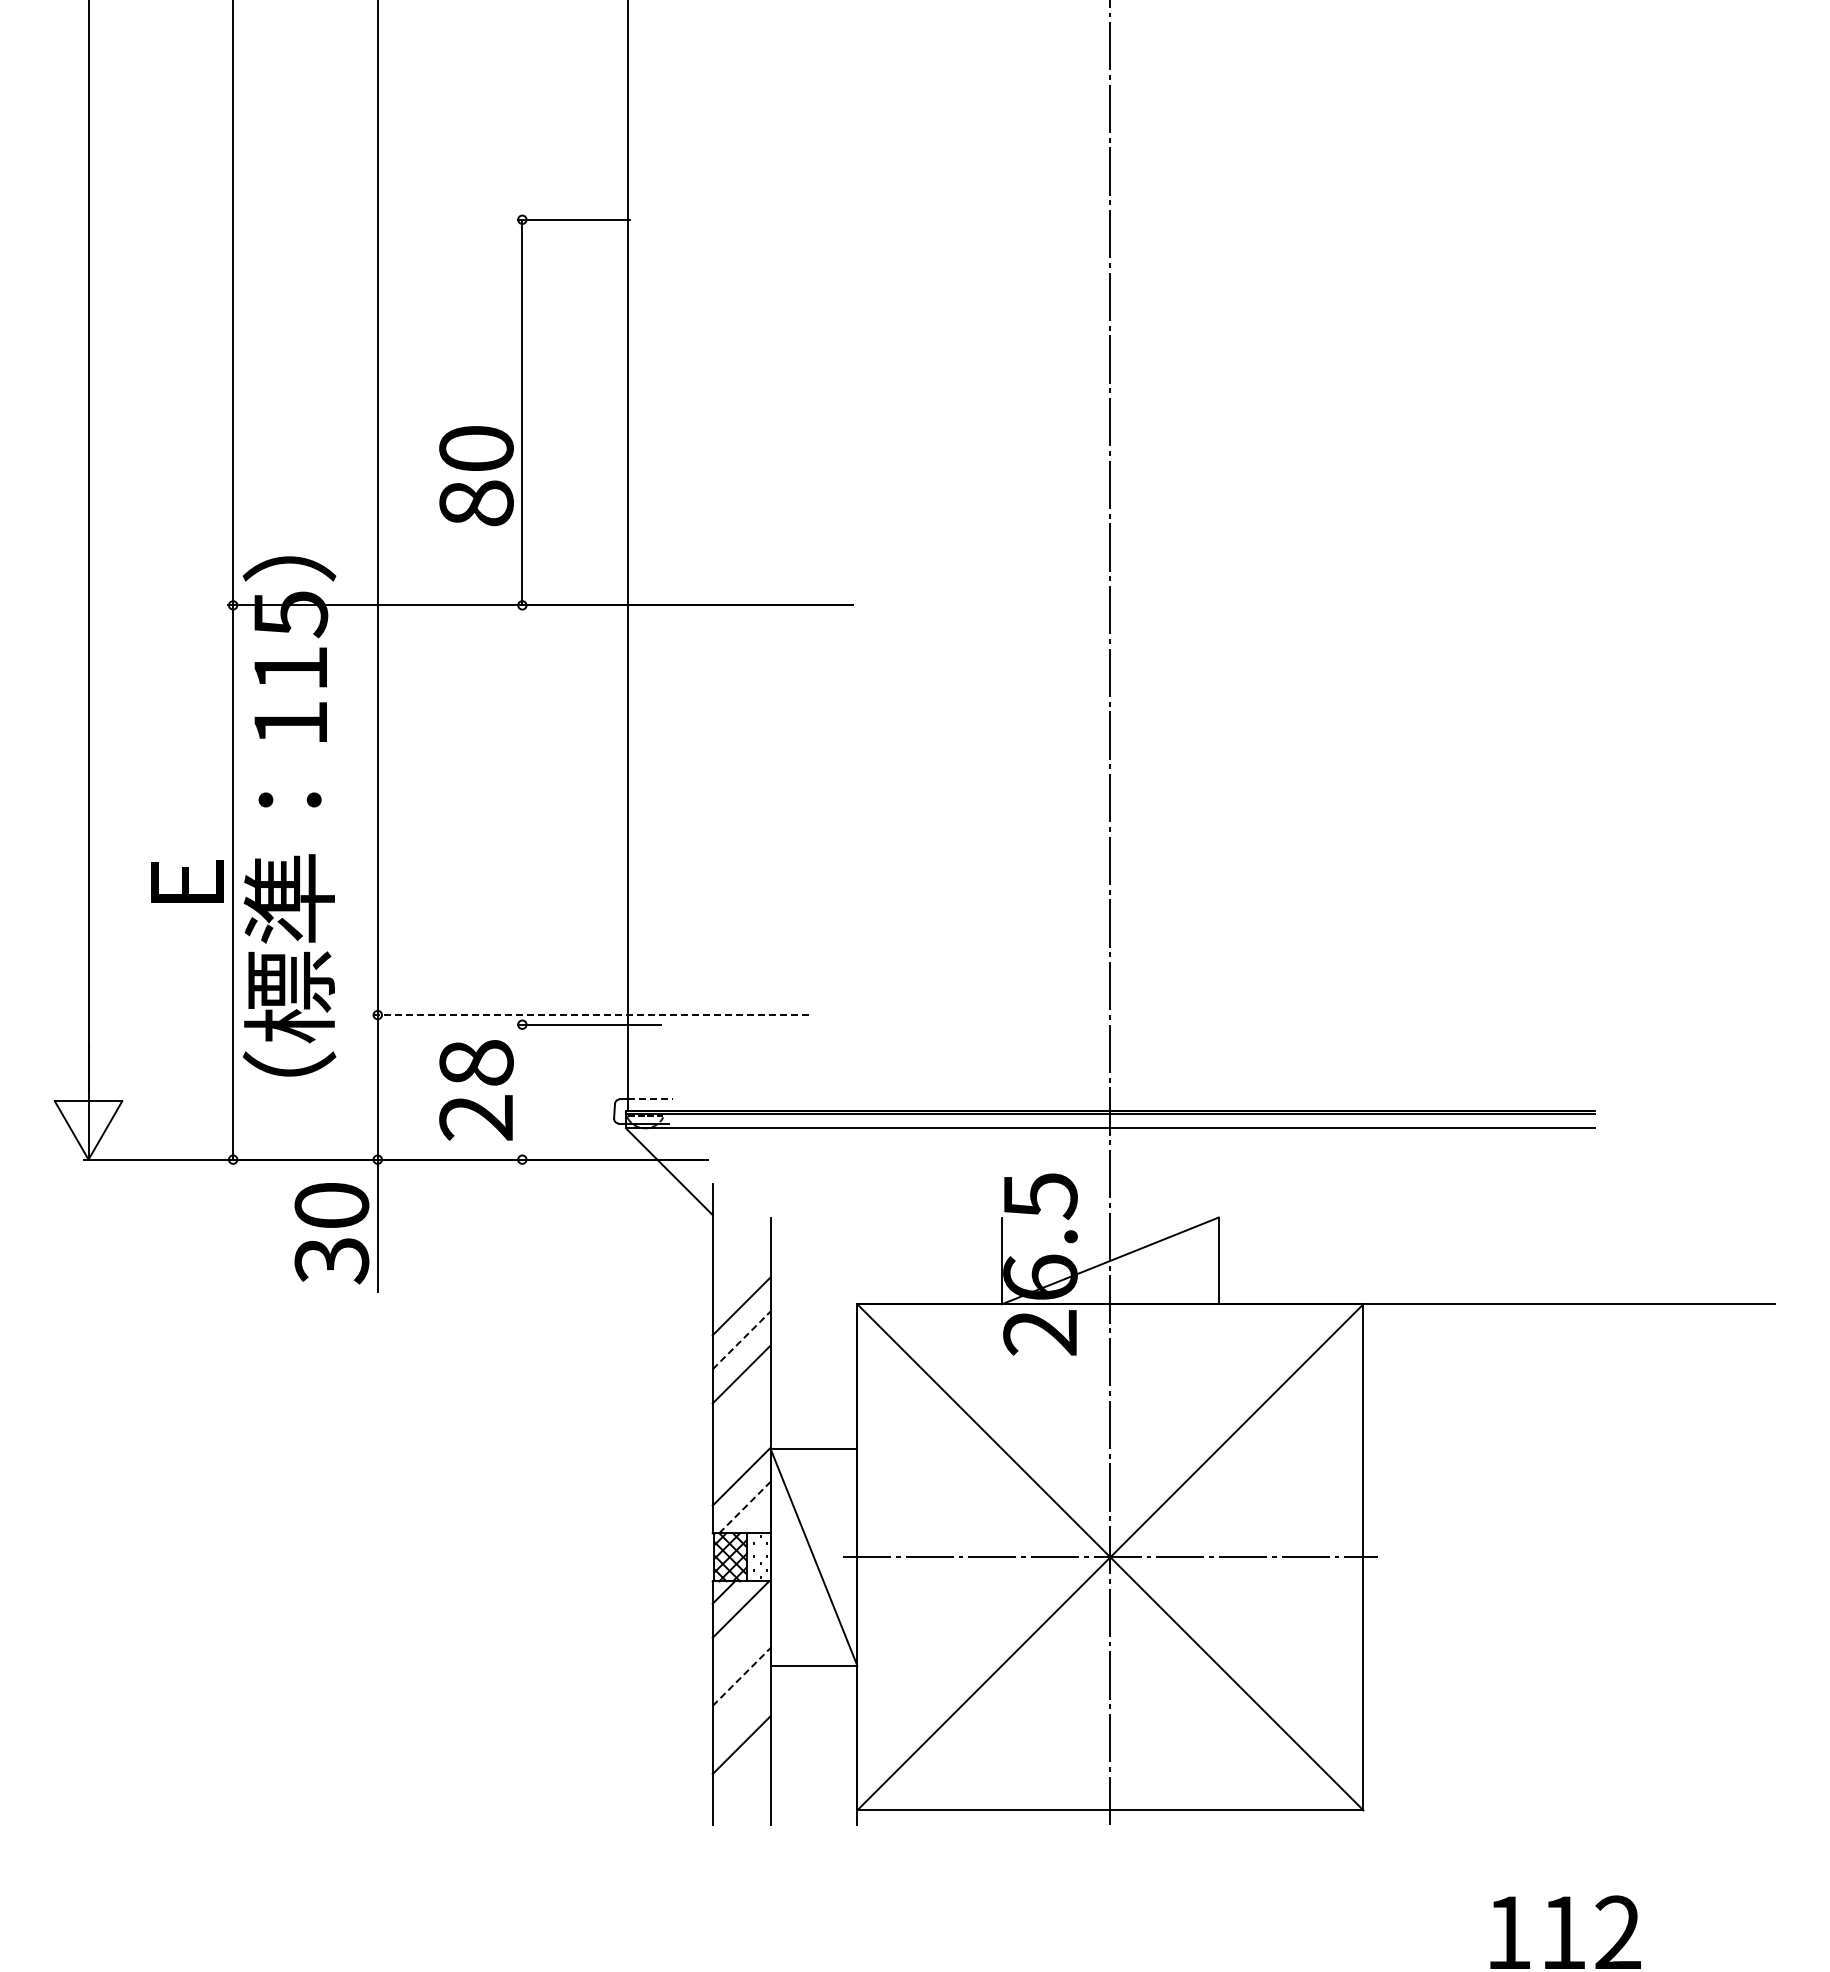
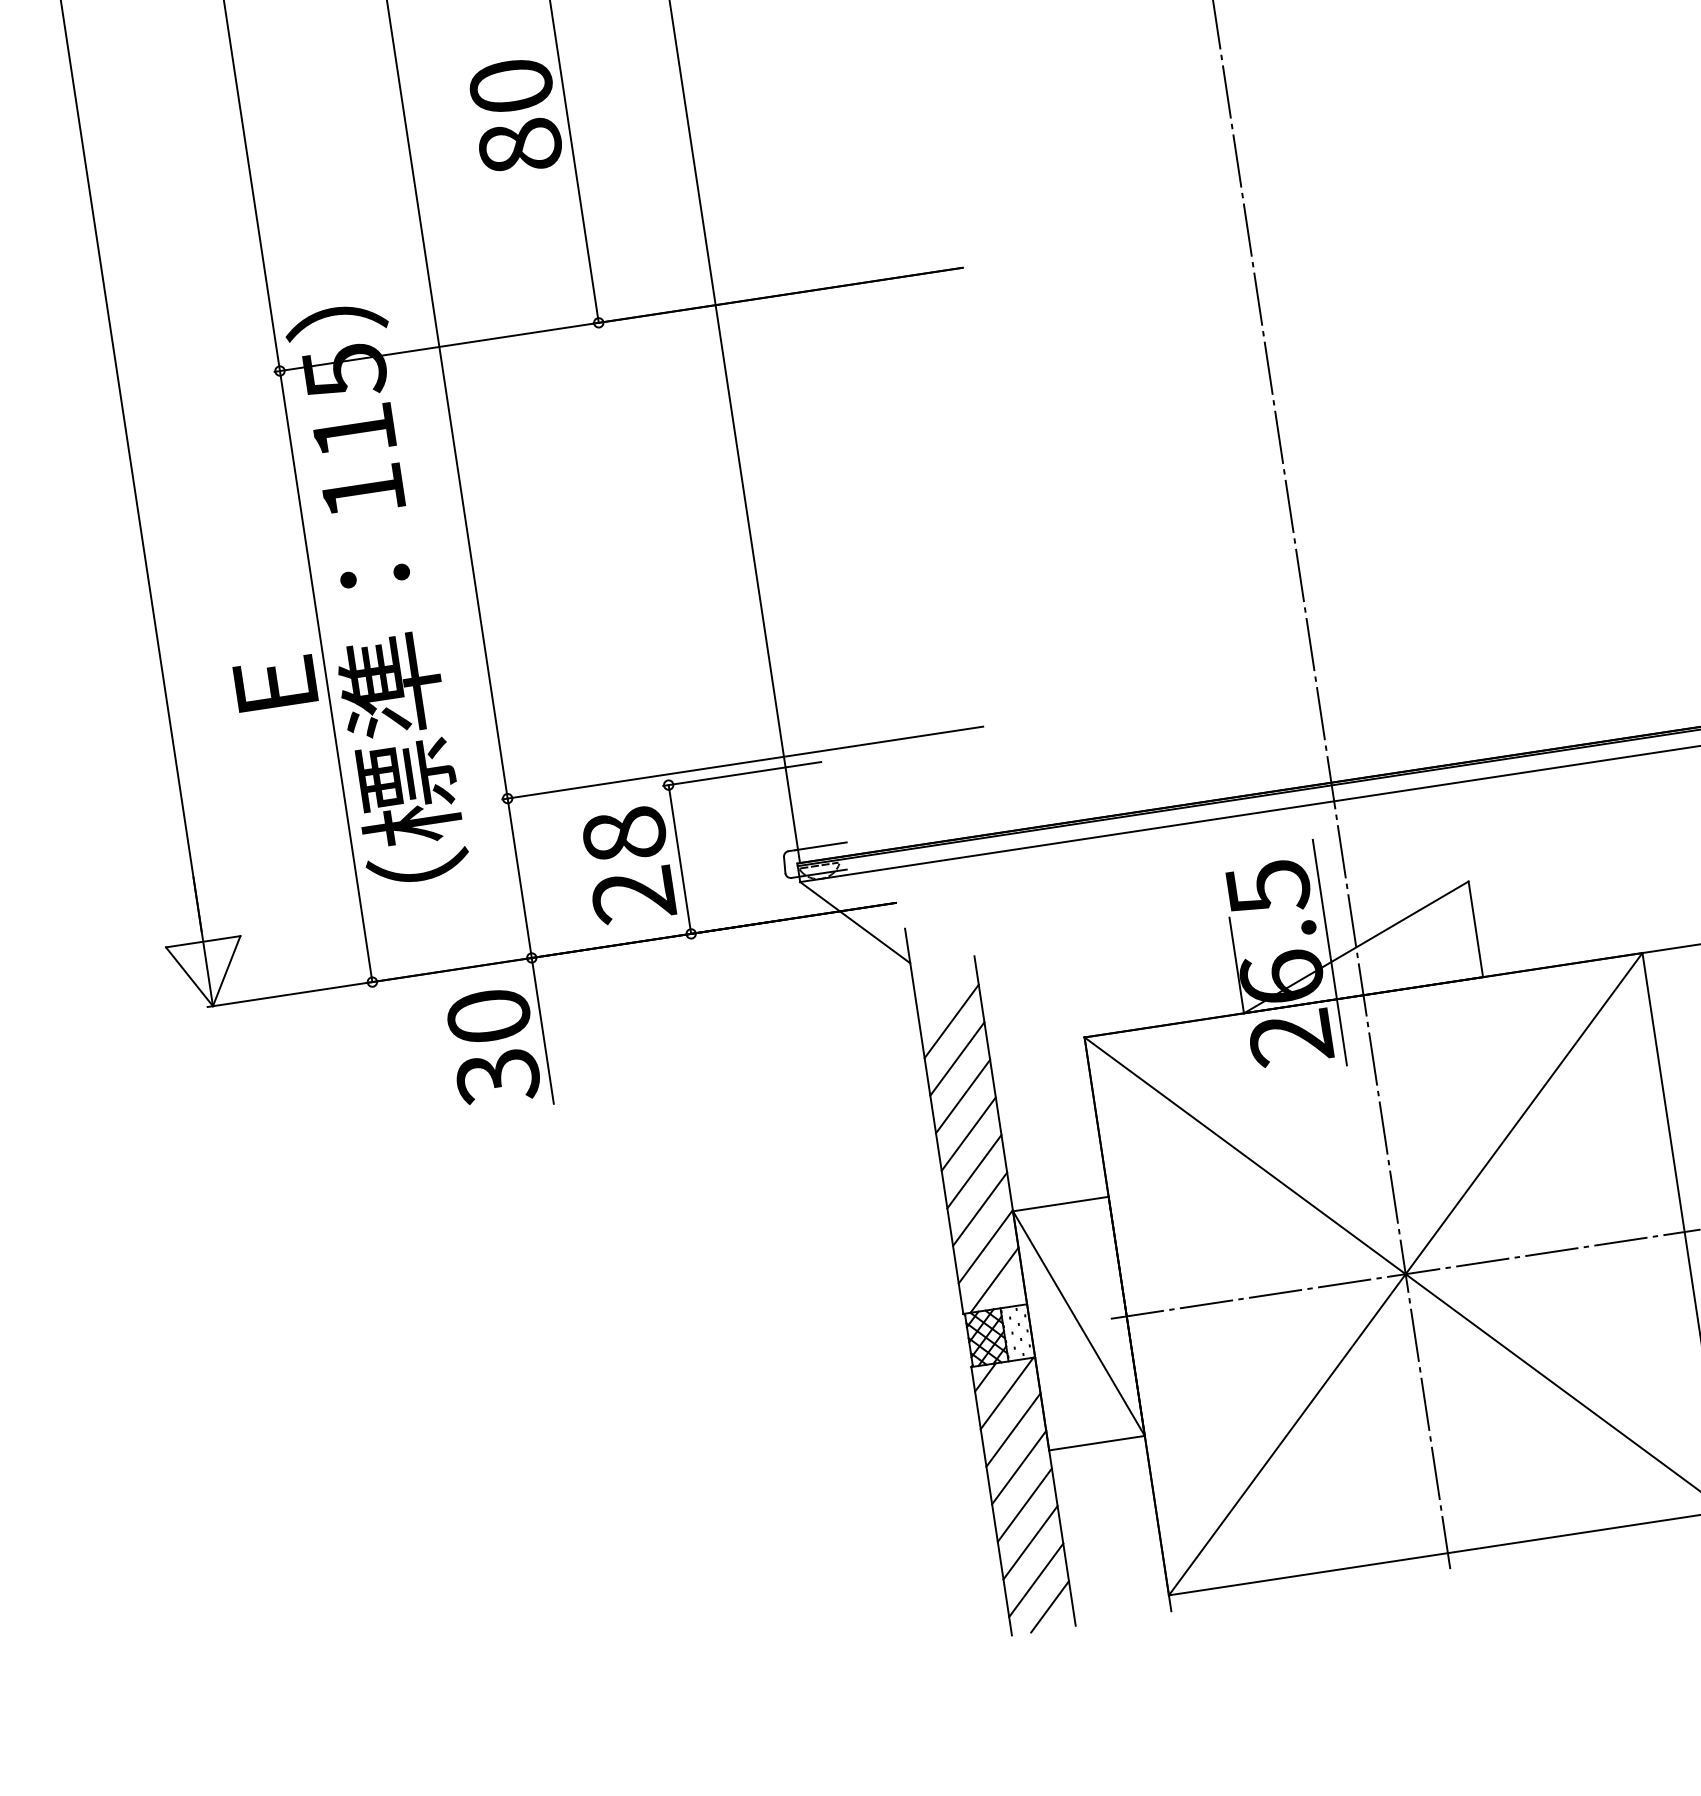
text: (476, 476) -> (515, 116), moved
line: (590, 1015) -> (742, 763), dashed -> solid
line: (522, 1091) -> (679, 858), added
line: (650, 1099) -> (822, 846), dashed -> solid
line: (1086, 1261) -> (1330, 952), added
line: (741, 1272) -> (951, 1021), added
line: (741, 1340) -> (962, 1096), dashed -> solid
line: (741, 1408) -> (974, 1171), added
line: (741, 1442) -> (979, 1209), added
line: (745, 1507) -> (995, 1280), dashed -> solid
line: (741, 1642) -> (1013, 1429), added
line: (741, 1677) -> (1019, 1468), dashed -> solid
line: (741, 1710) -> (1024, 1504), added
line: (741, 1779) -> (1036, 1580), added
line: (750, 1804) -> (1050, 1606), added

